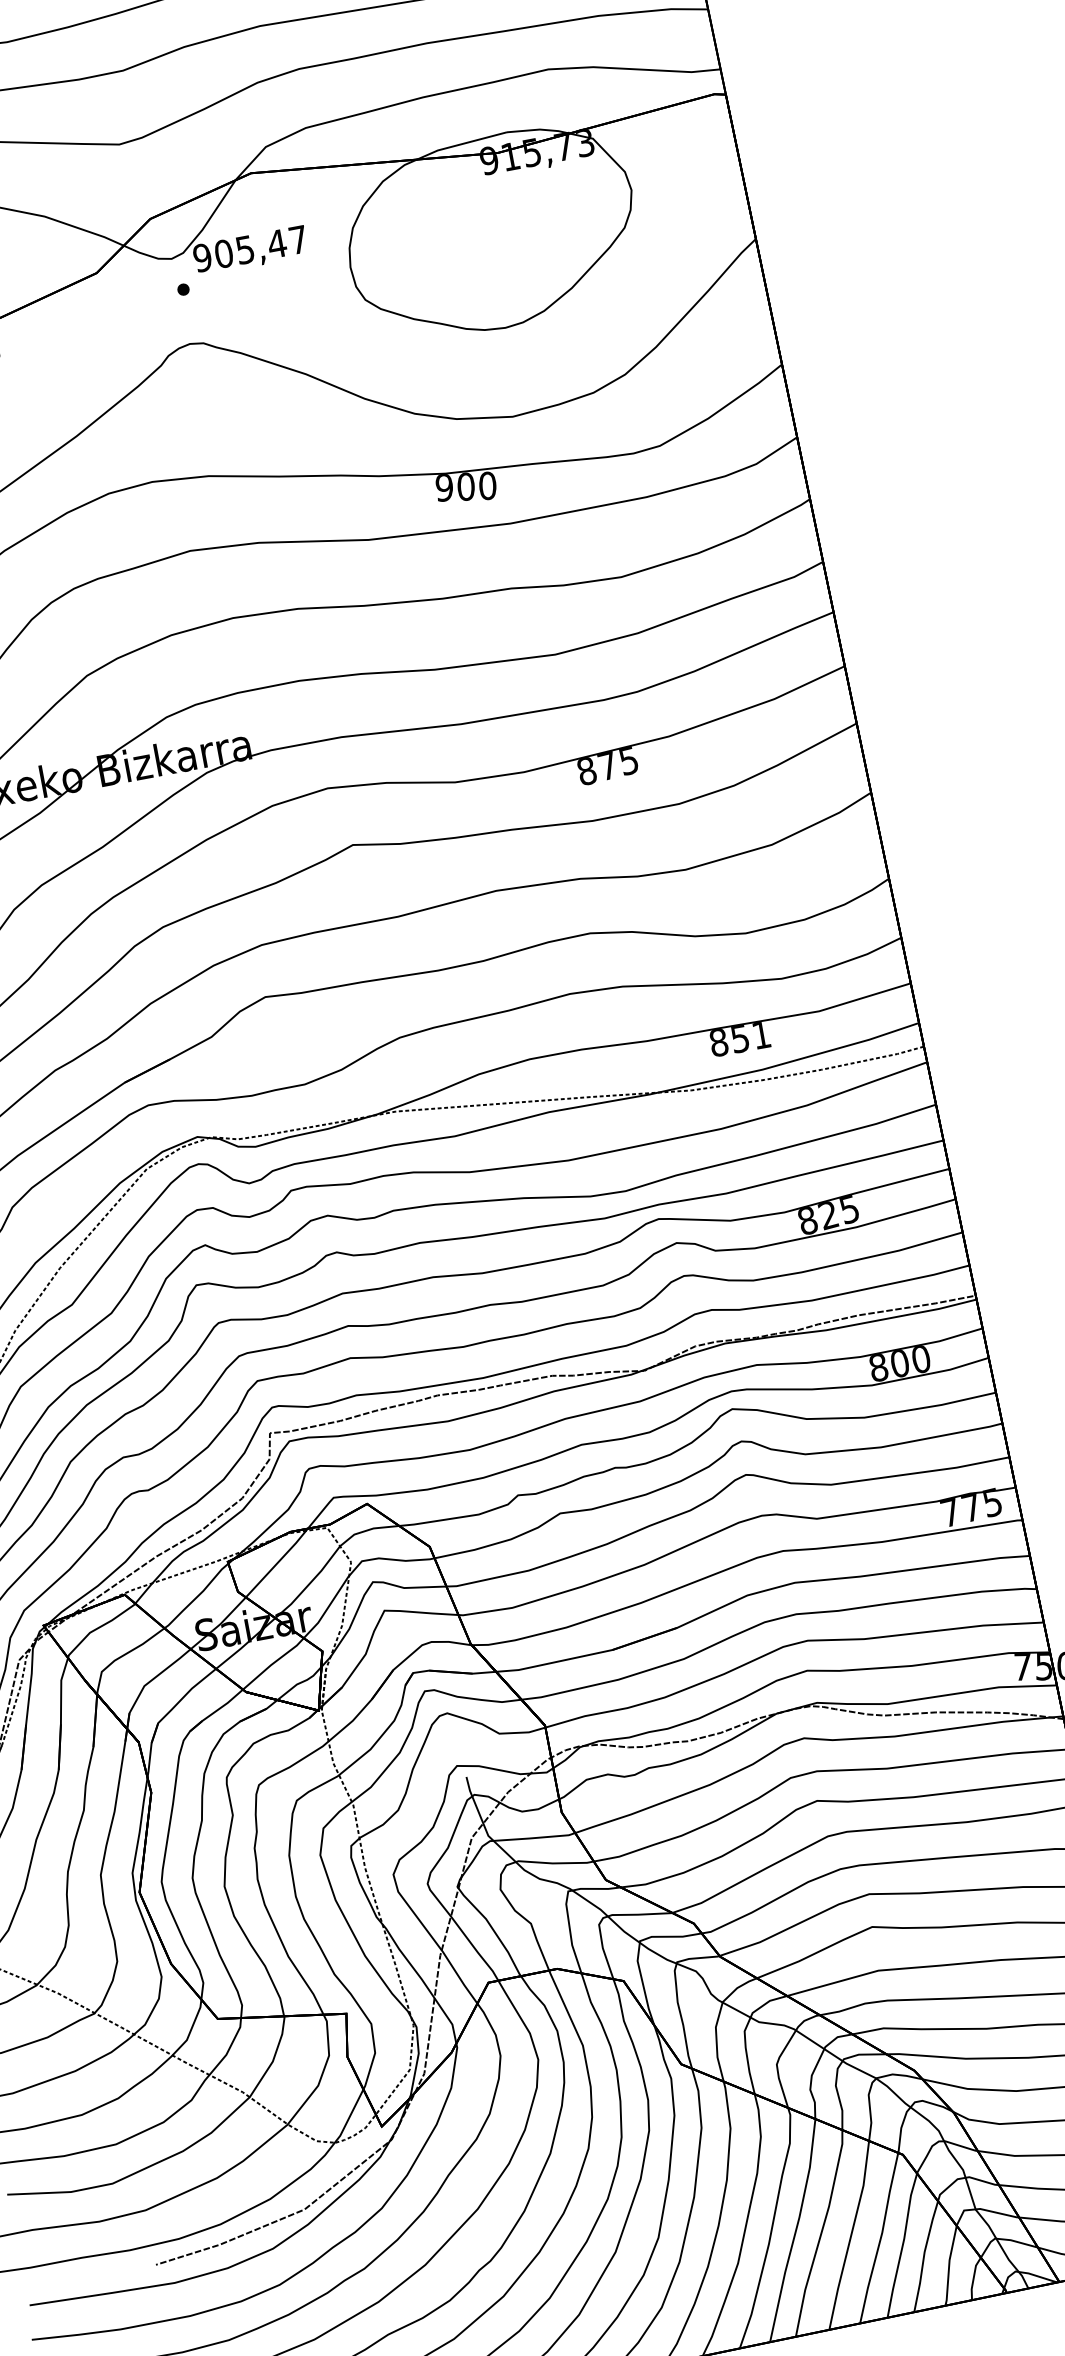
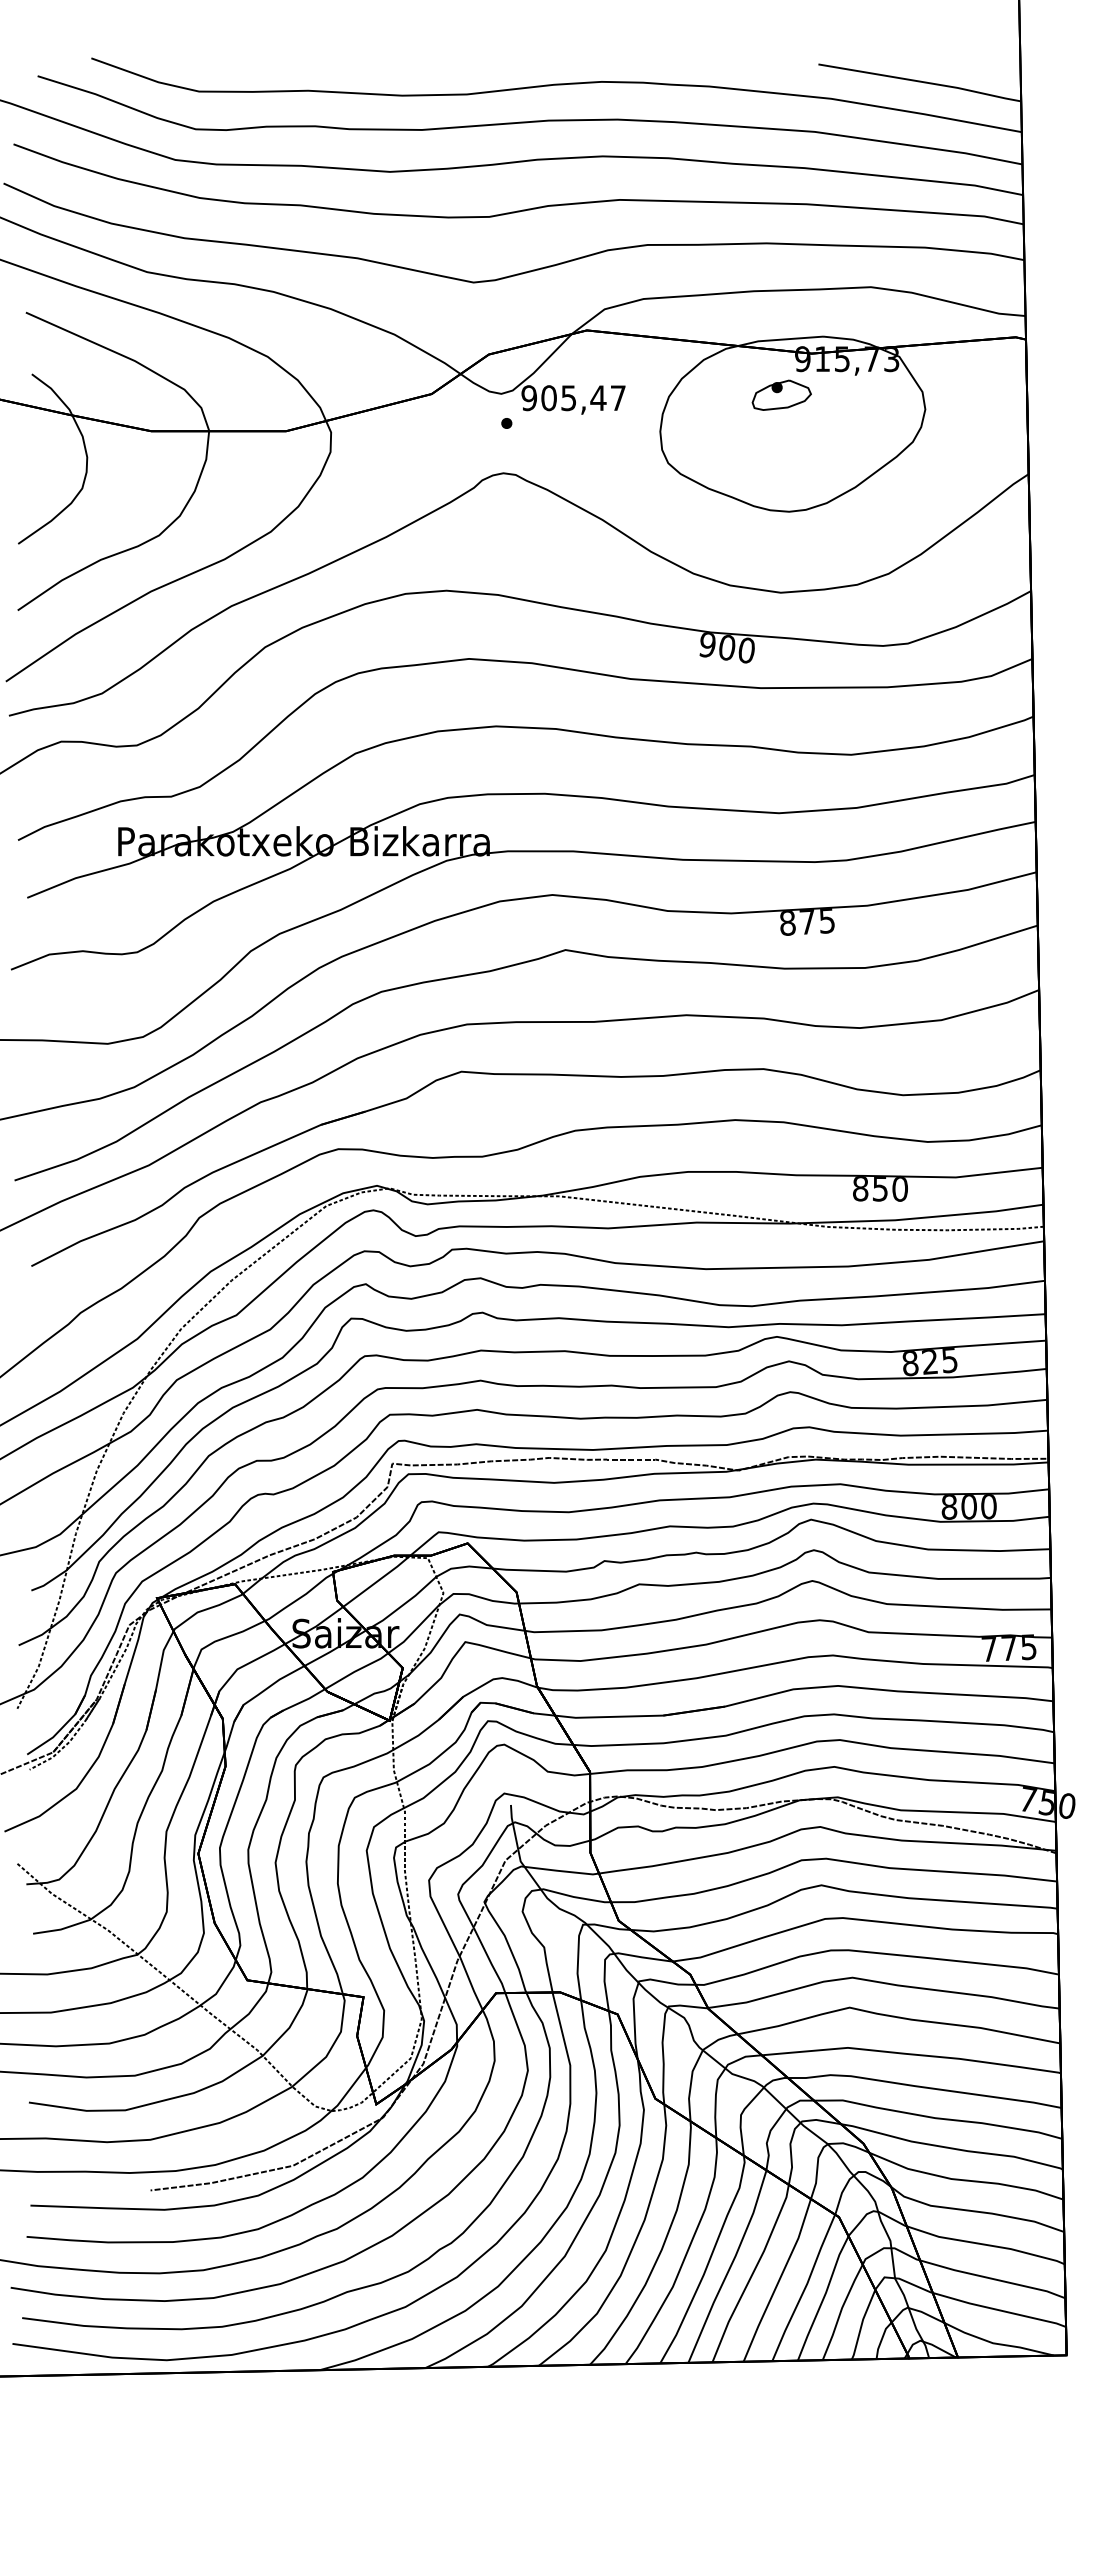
part: (473, 203) -> (781, 394), added
text: (760, 1035) -> (899, 1189), 851 -> 850

